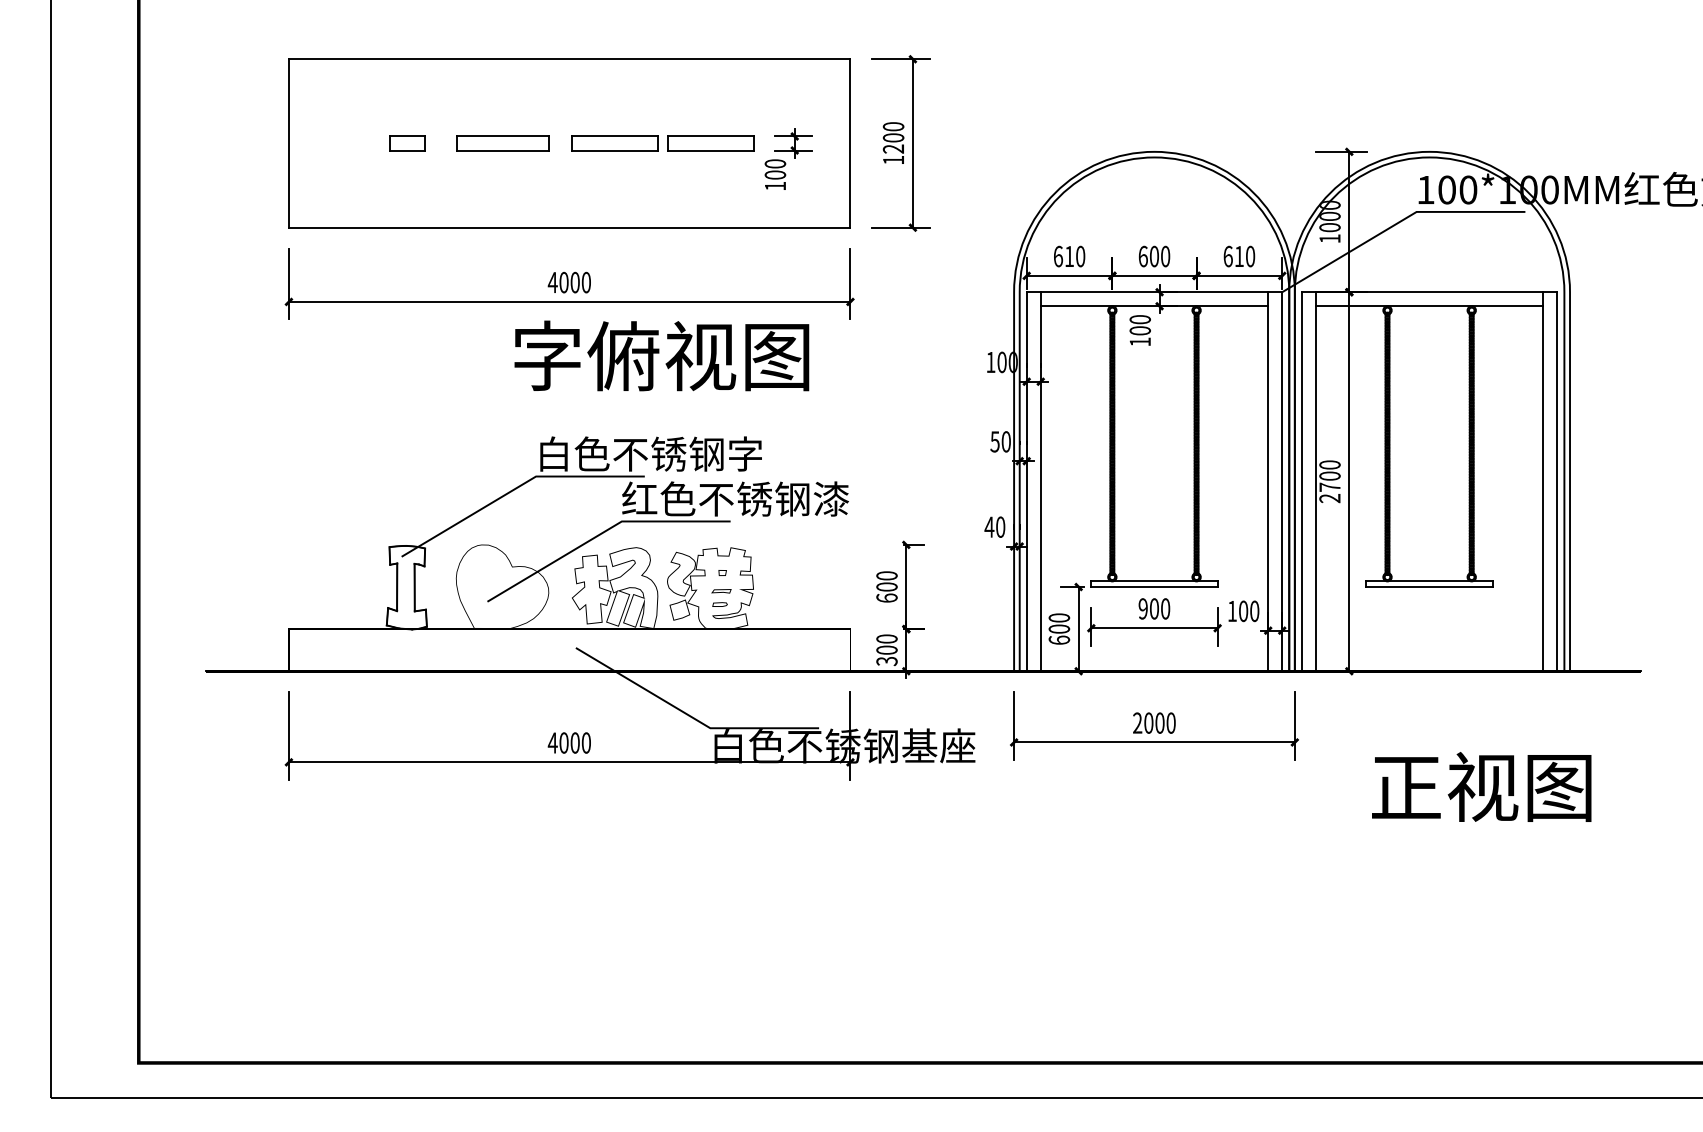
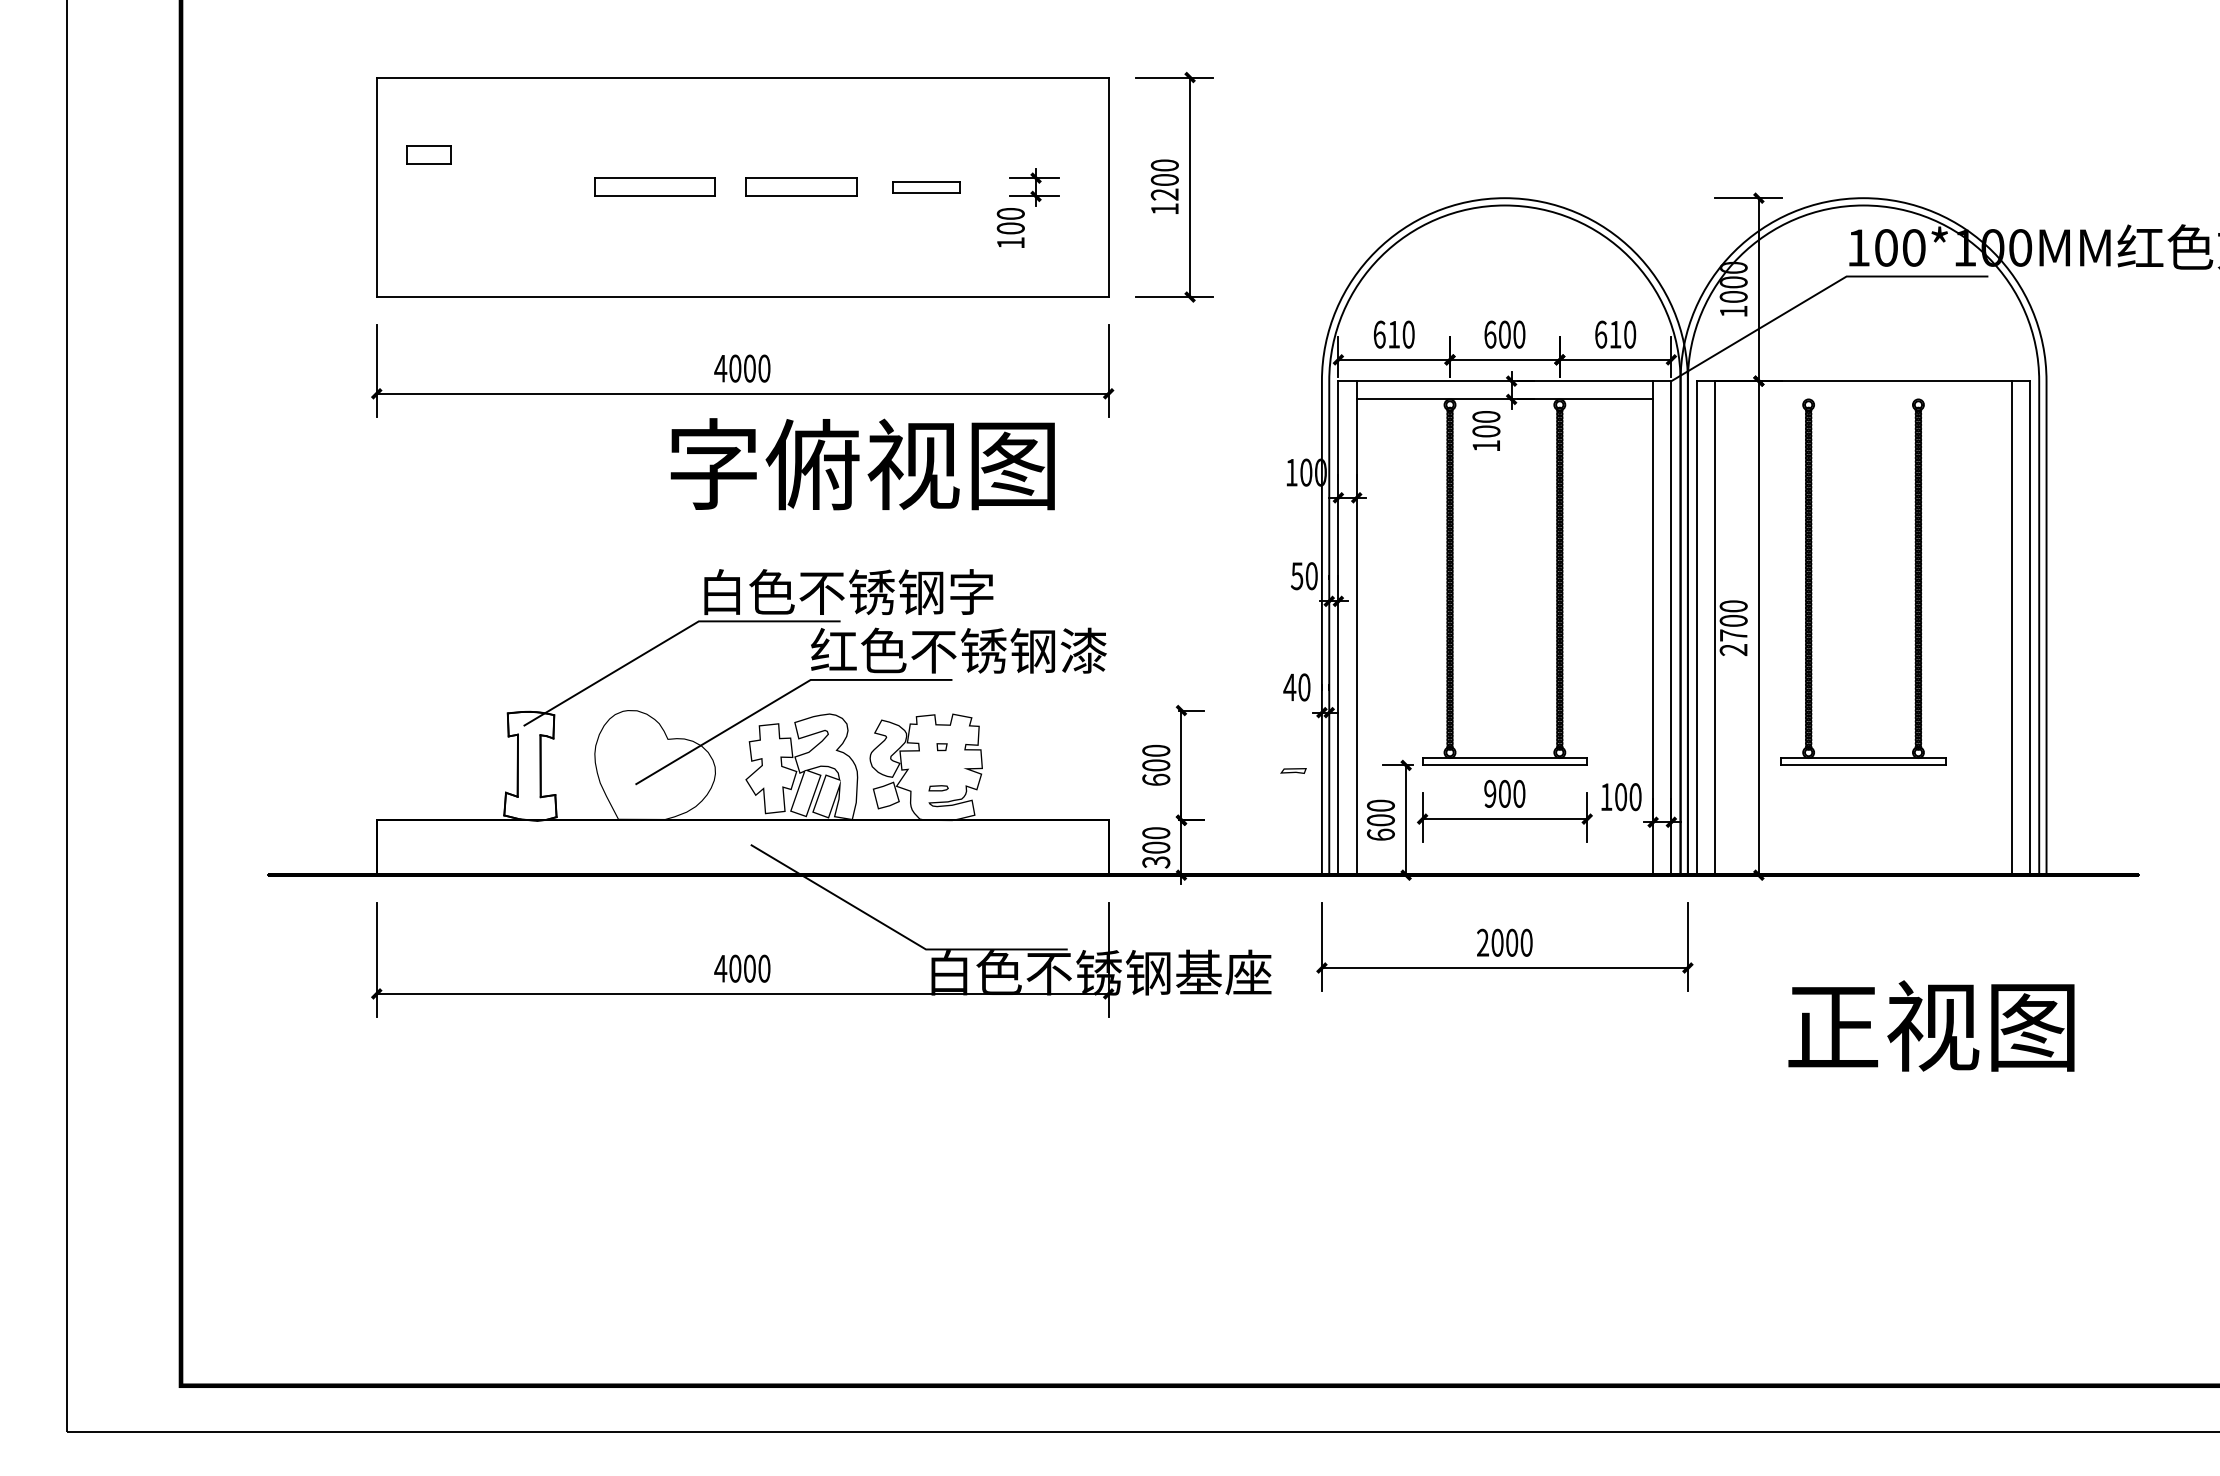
part: (406, 142) -> (428, 154), moved
part: (709, 142) -> (925, 186), size x0.6
line: (1429, 306) -> (1863, 399), removed
part: (721, 590) -> (1293, 770), moved

